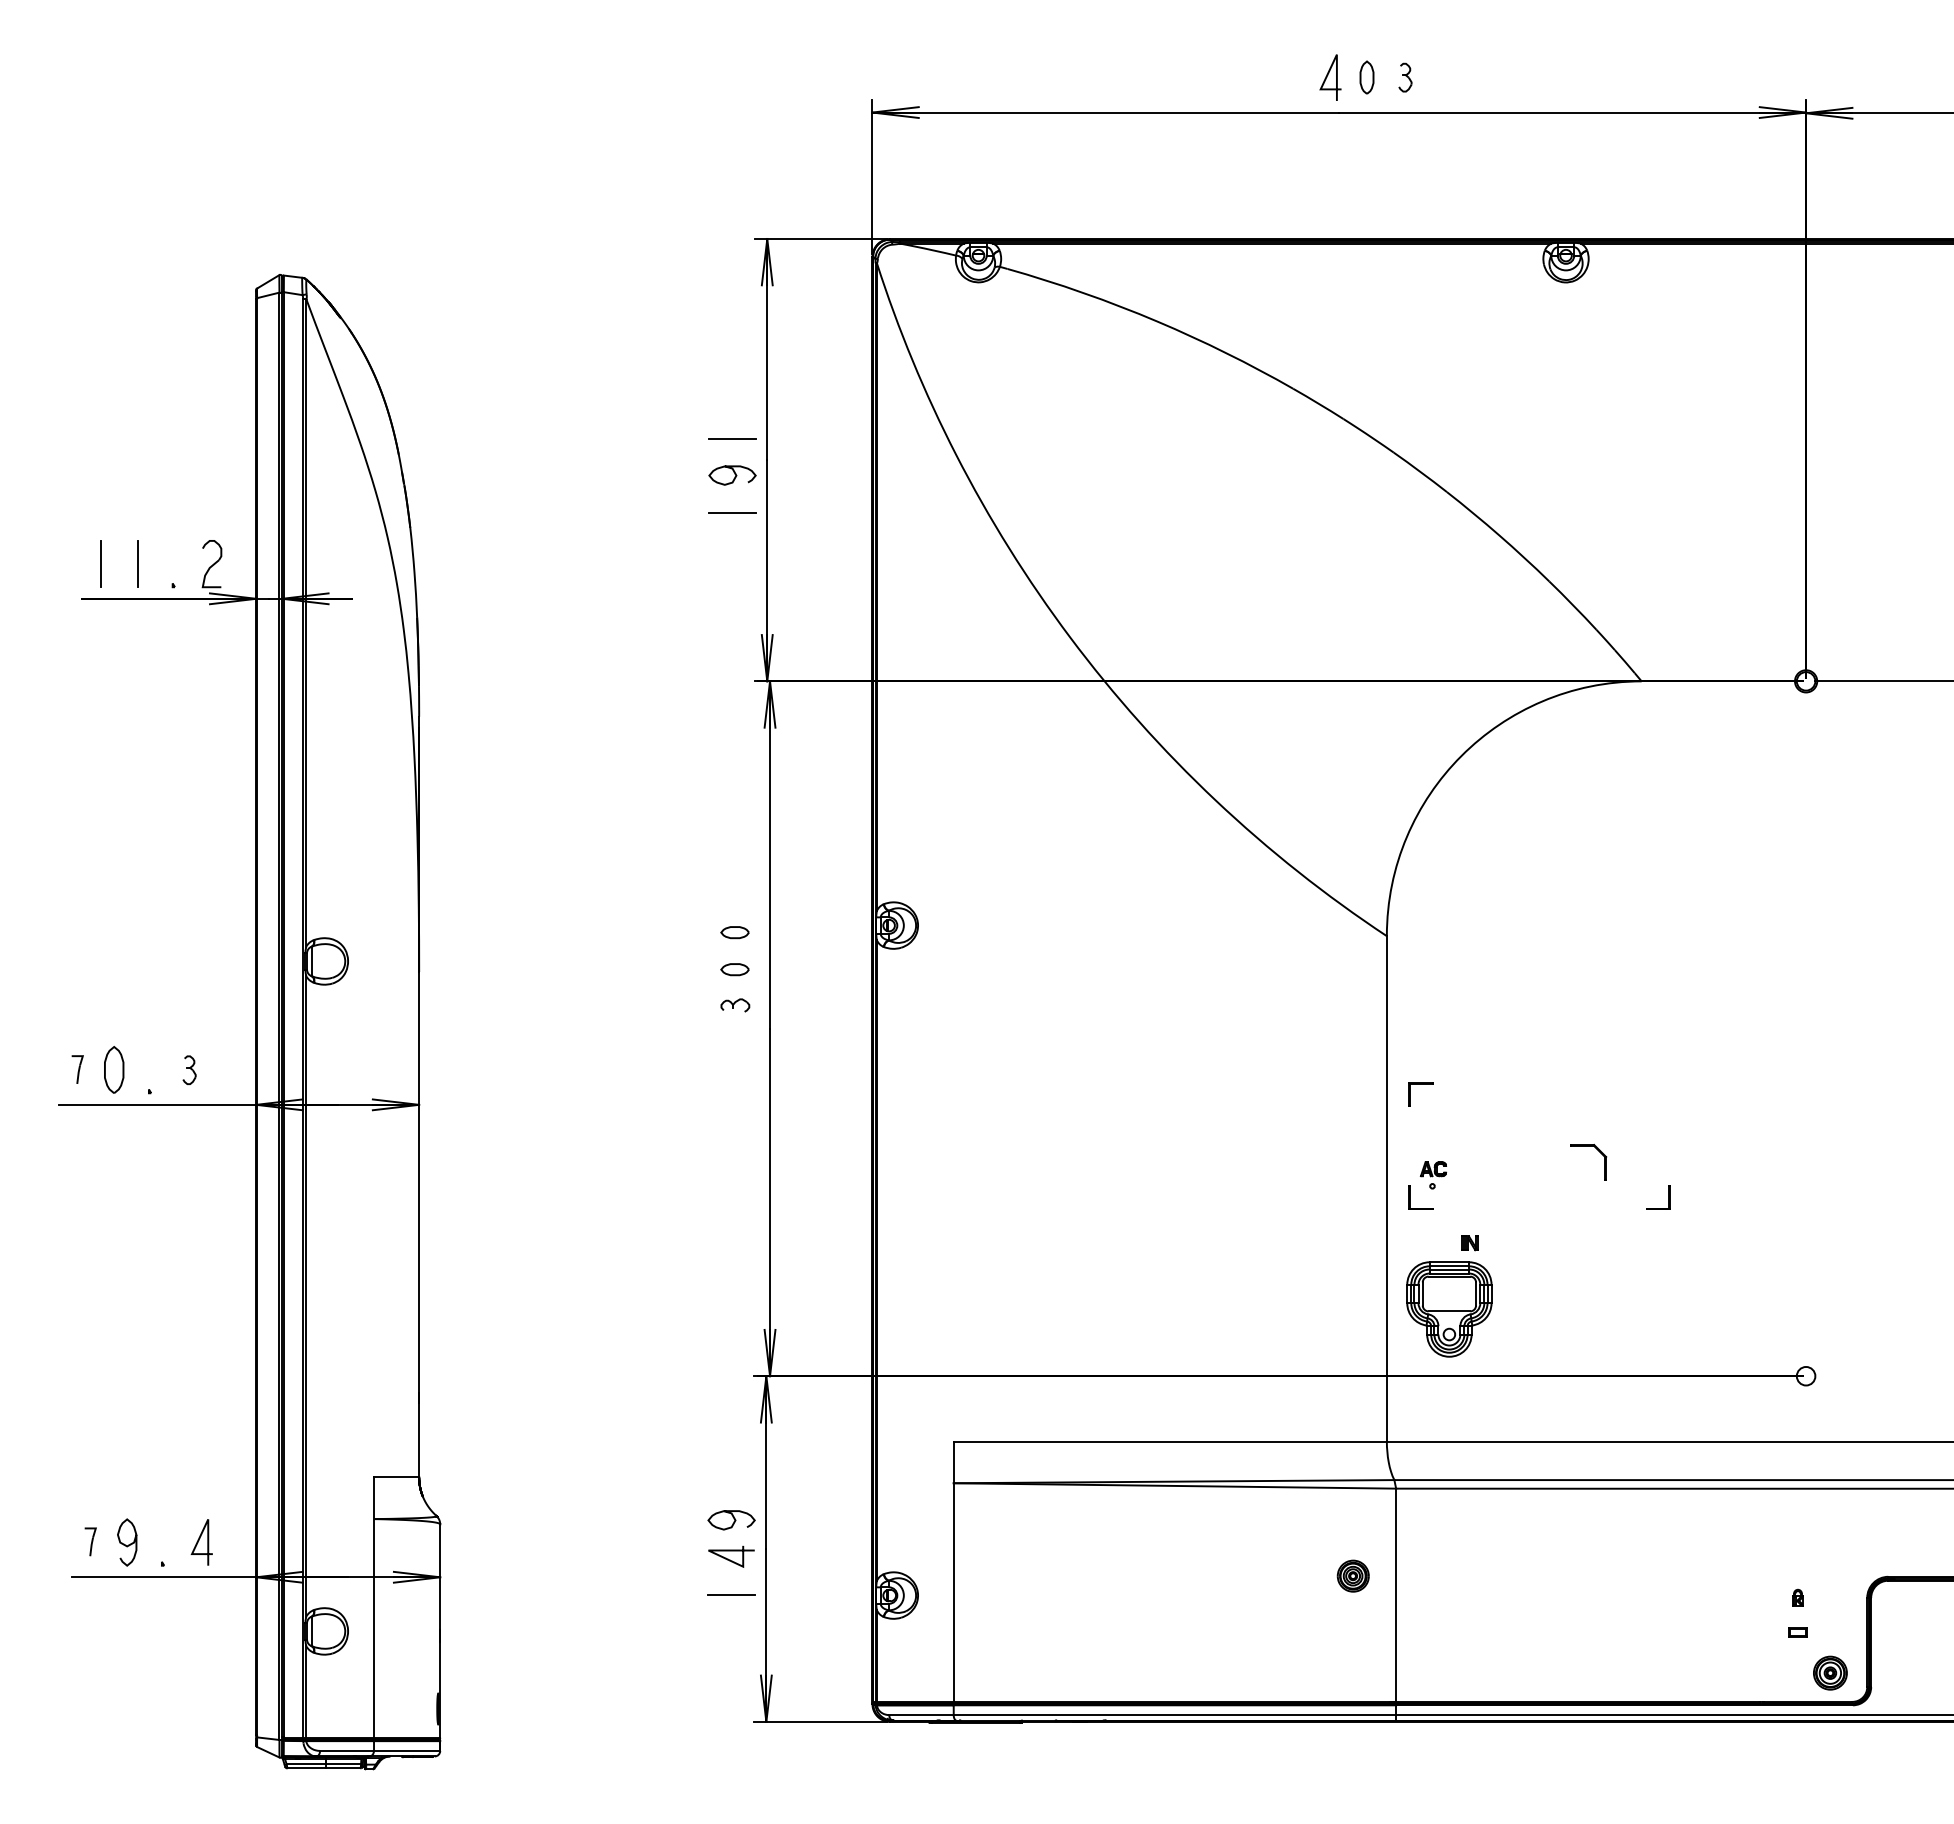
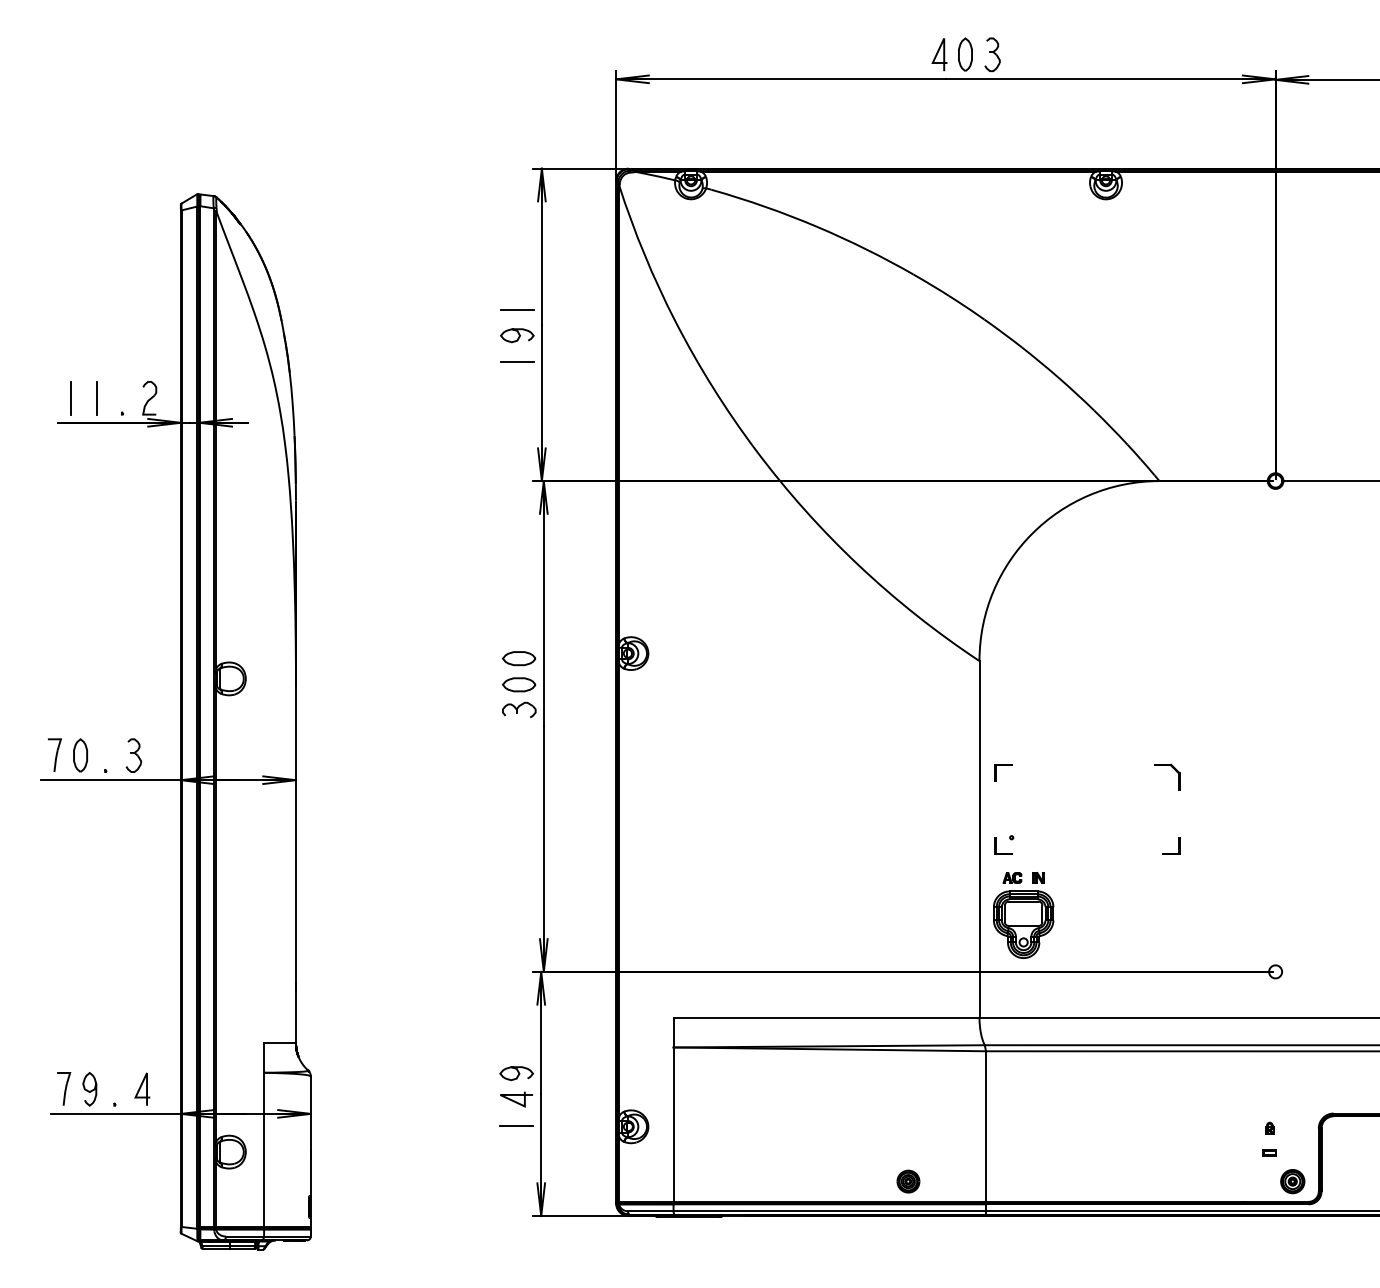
part: (1366, 77) -> (965, 54), size x1.43
part: (1405, 77) -> (992, 54), size x1.67
part: (734, 932) -> (518, 658), size x1.67
part: (734, 969) -> (518, 684), size x1.67
part: (735, 1005) -> (519, 710), size x1.67
part: (77, 1069) -> (54, 755), size x1.67
part: (189, 1070) -> (133, 755), size x1.67
part: (1598, 1151) -> (1174, 769), moved
part: (1432, 1169) -> (1011, 878), moved
part: (90, 1541) -> (63, 1088), size x1.67
part: (1352, 1575) -> (907, 1181), moved

